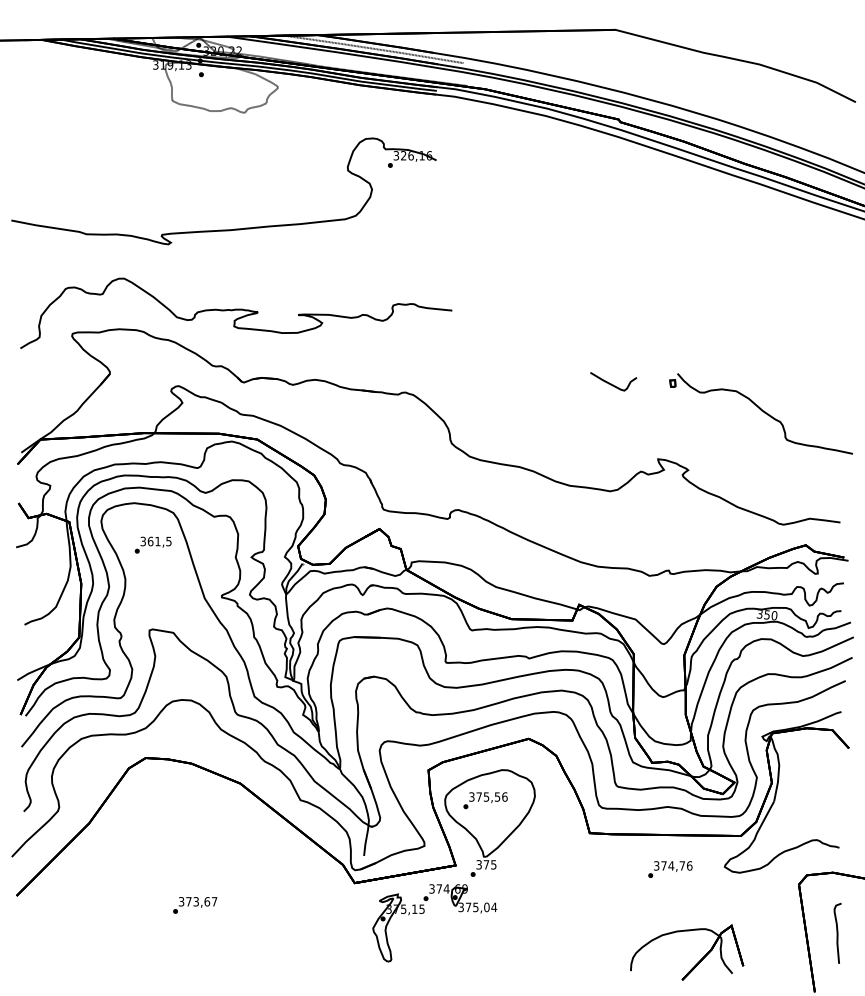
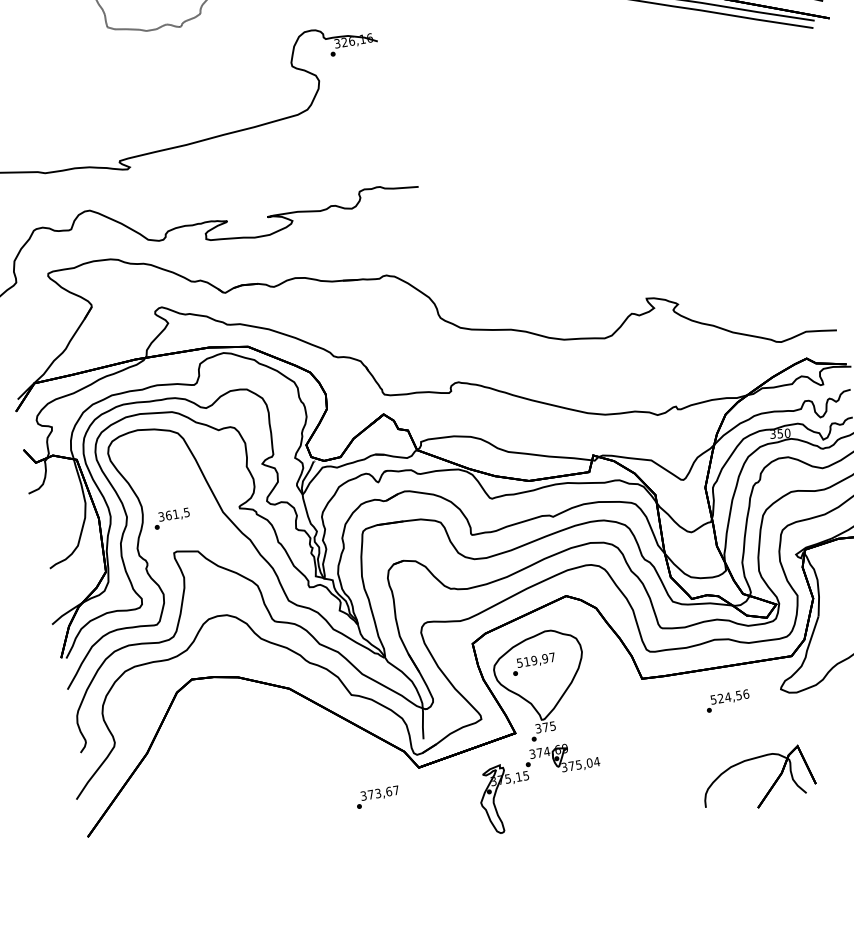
curve: (611, 383) -> (587, 231), removed
part: (760, 413) -> (739, 236), removed
text: (152, 544) -> (171, 518), moved
text: (488, 796) -> (536, 659), 375,56 -> 519,97
text: (669, 865) -> (726, 697), 374,76 -> 524,56
text: (195, 905) -> (378, 797), moved
part: (424, 912) -> (529, 778), moved

